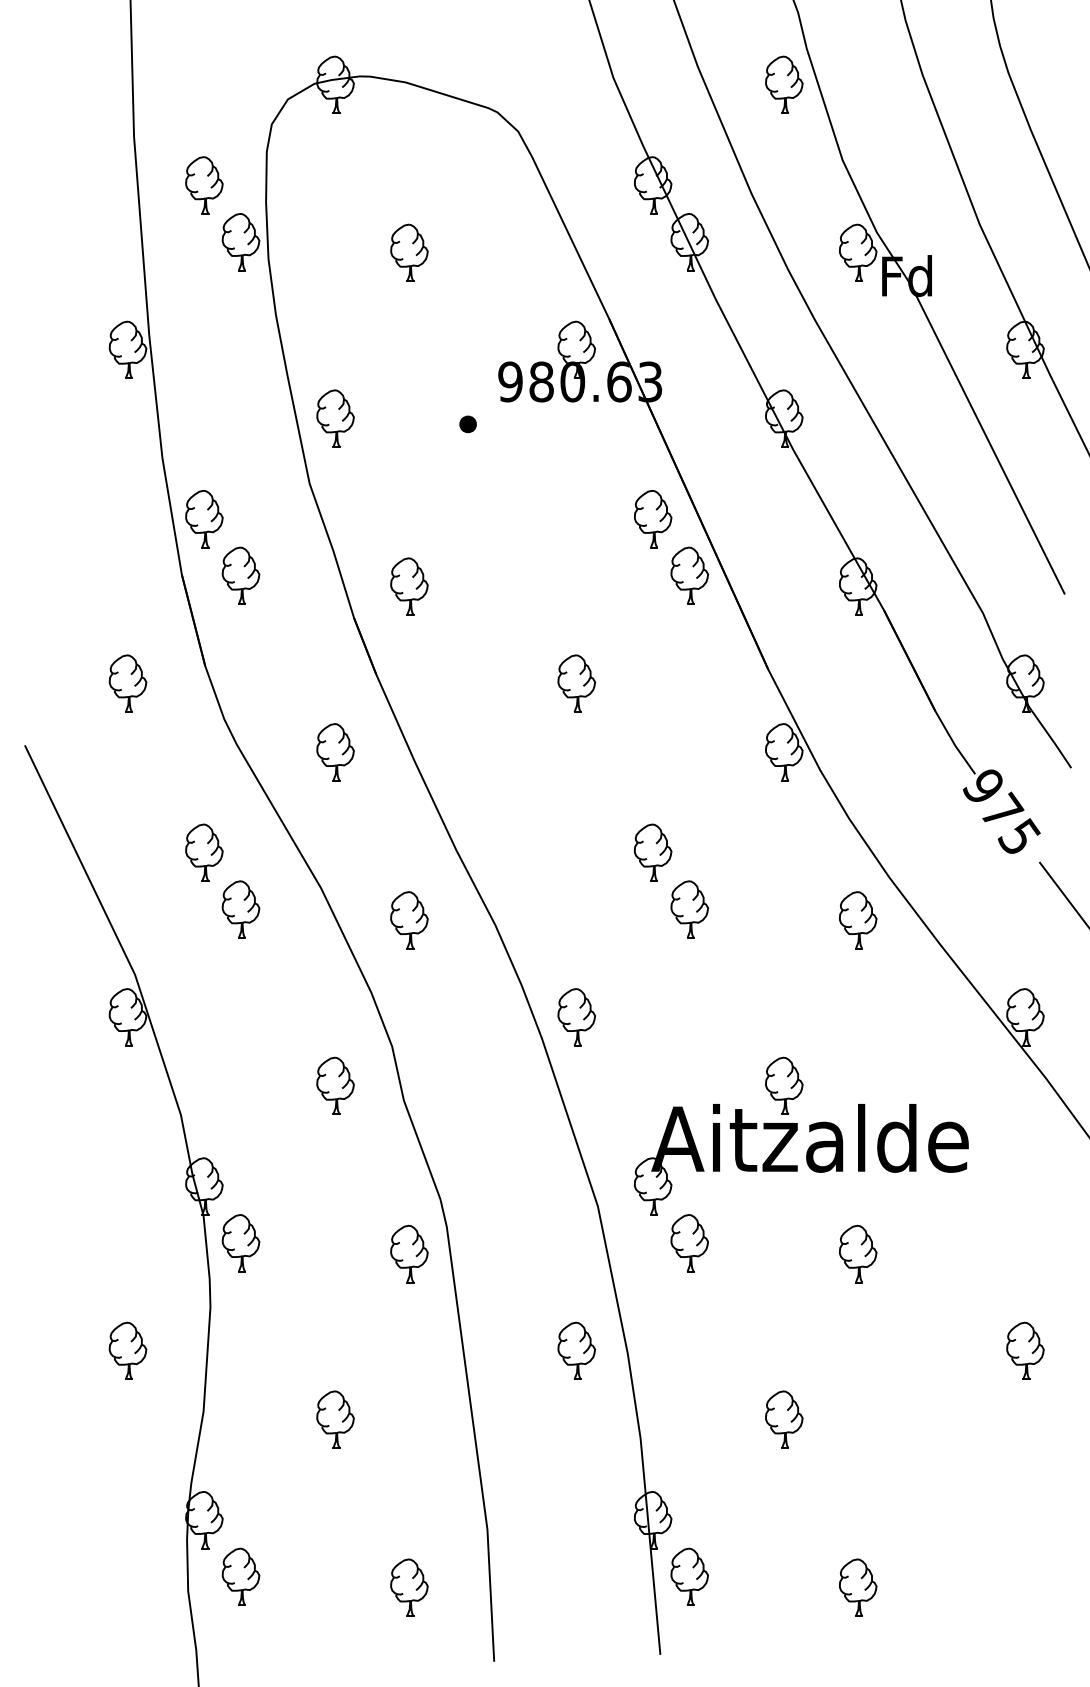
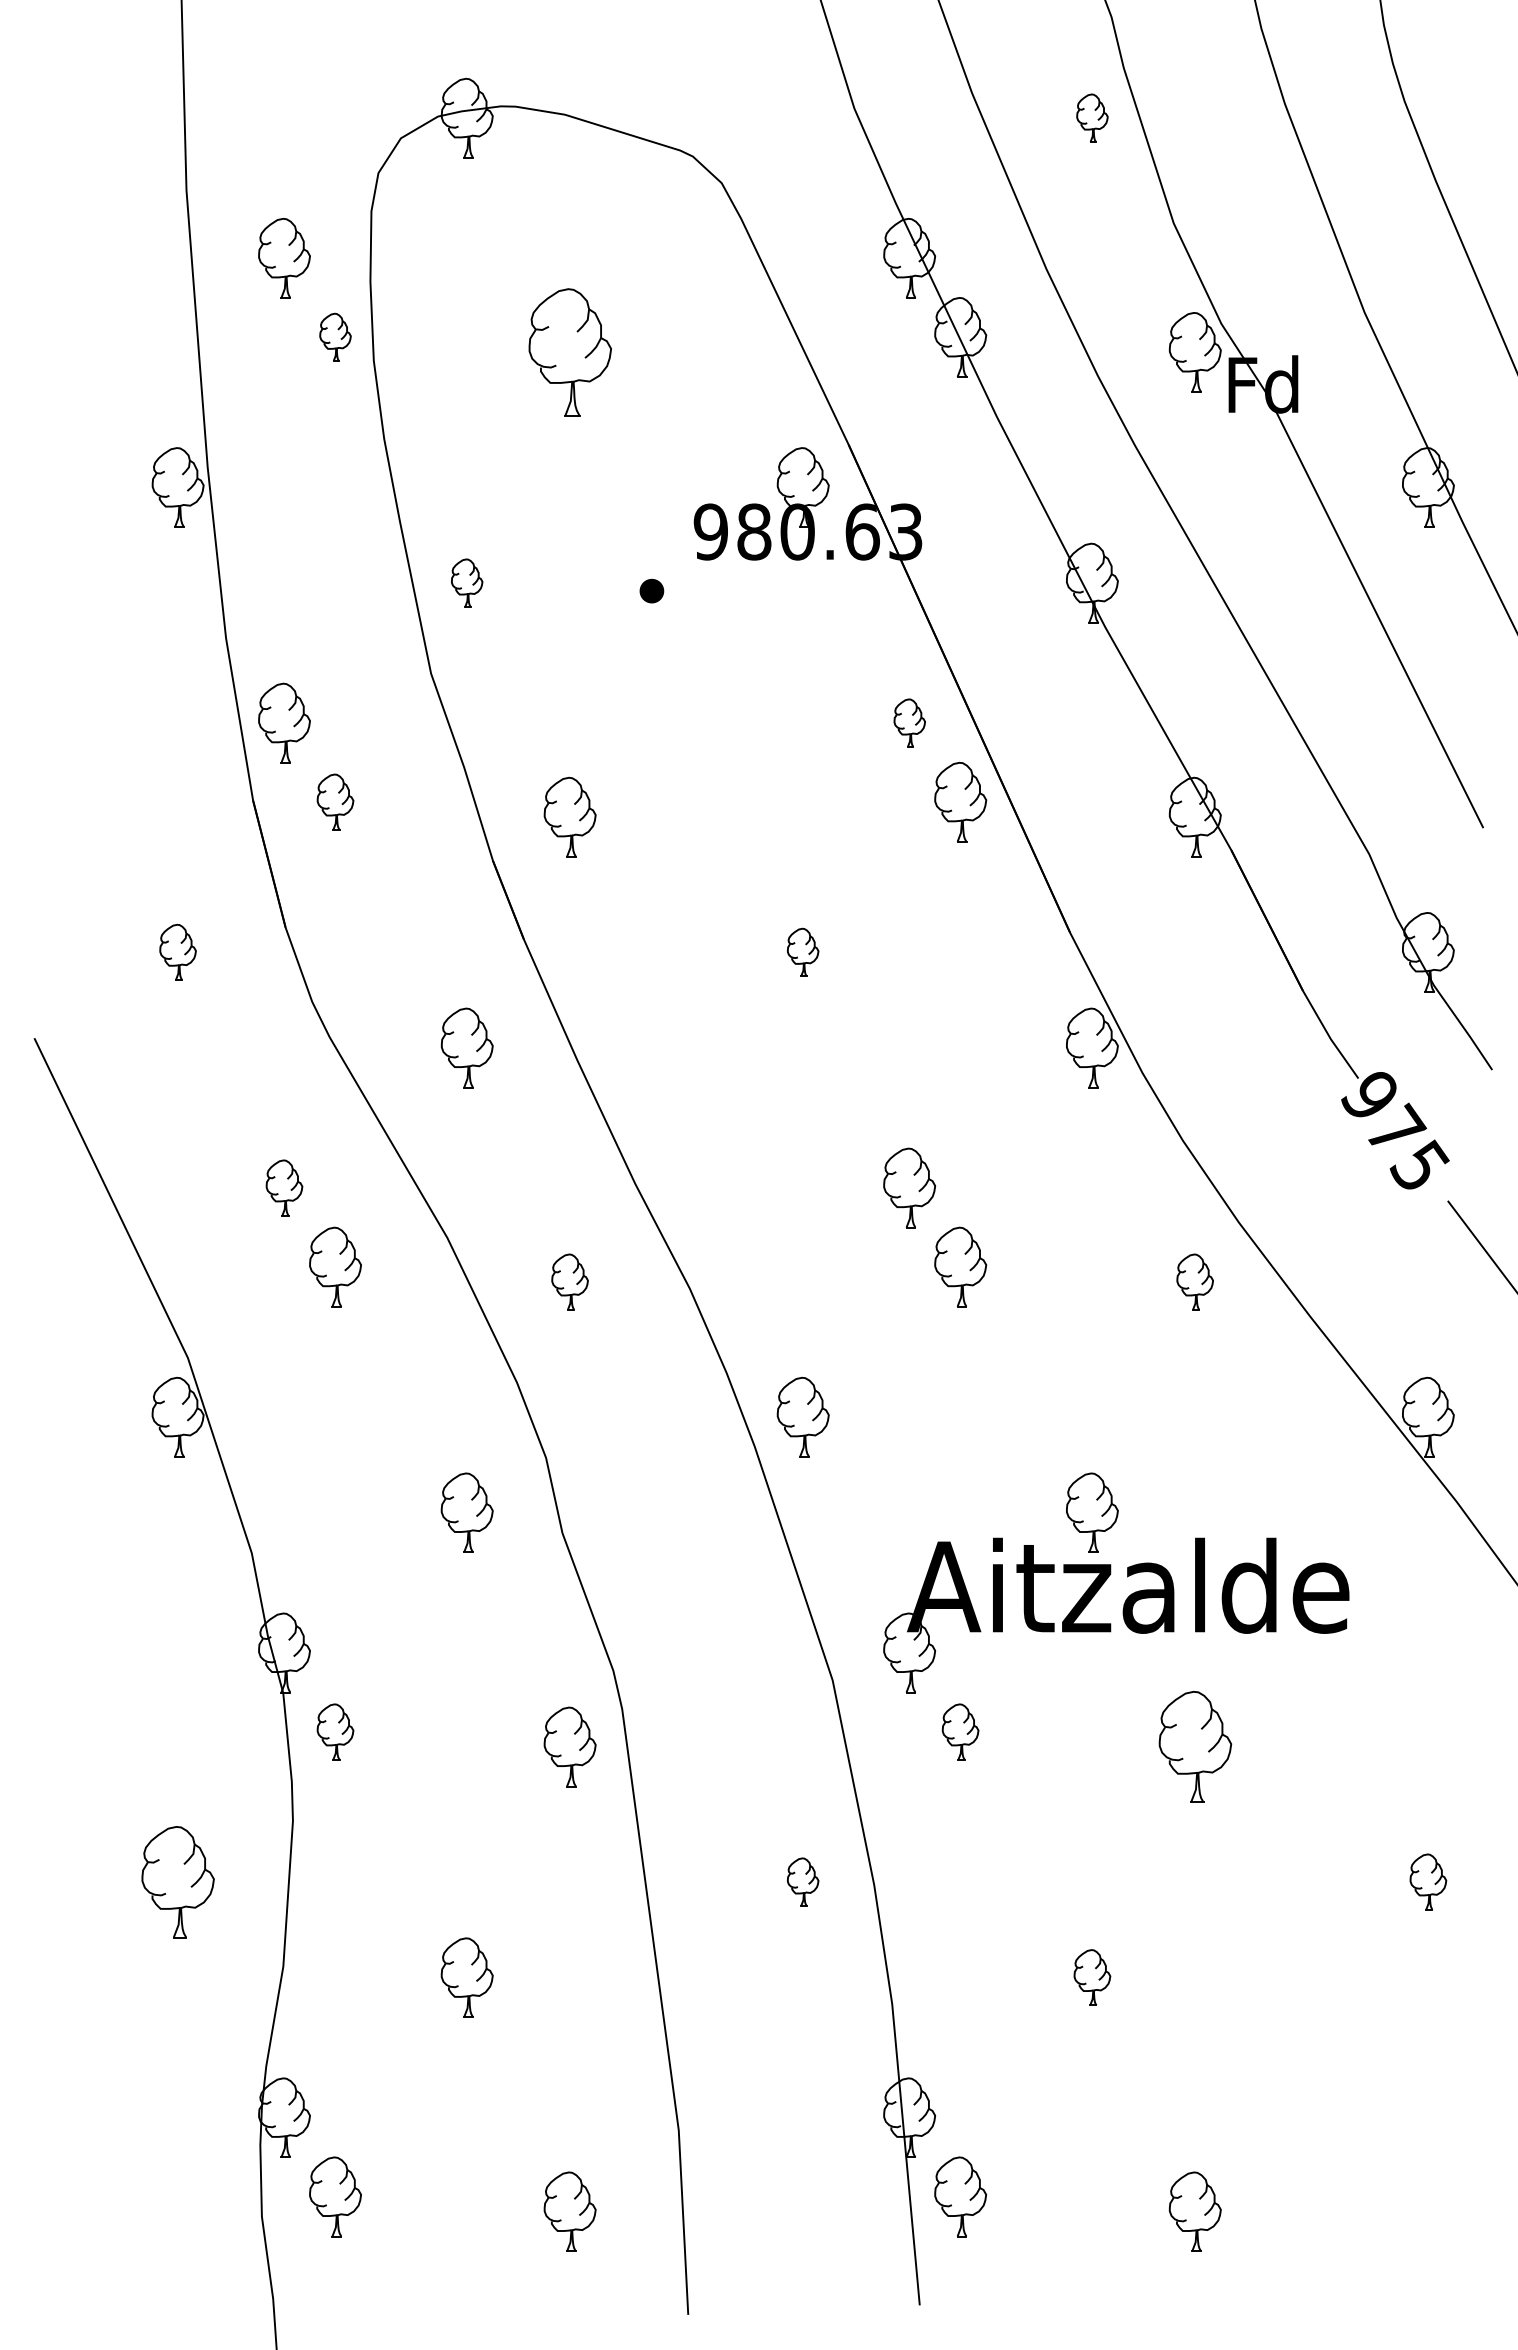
part: (784, 84) -> (1092, 117), size x0.6
part: (241, 242) -> (335, 337), size x0.6
part: (408, 253) -> (569, 352), size x1.6
part: (335, 418) -> (466, 582), size x0.6
part: (653, 518) -> (909, 722), size x0.6
part: (241, 575) -> (335, 801), size x0.7
part: (127, 683) -> (177, 952), size x0.7
part: (576, 683) -> (802, 952), size x0.6
part: (204, 852) -> (284, 1187), size x0.7
part: (408, 919) -> (569, 1281), size x0.7
part: (857, 919) -> (1194, 1281), size x0.7
part: (241, 1242) -> (335, 1731), size x0.7
part: (689, 1242) -> (960, 1731), size x0.7
part: (857, 1253) -> (1194, 1746), size x1.4
part: (127, 1350) -> (177, 1881), size x1.4
part: (576, 1350) -> (802, 1881), size x0.6
part: (1025, 1350) -> (1428, 1881), size x0.7
part: (784, 1419) -> (1092, 1977), size x0.7

